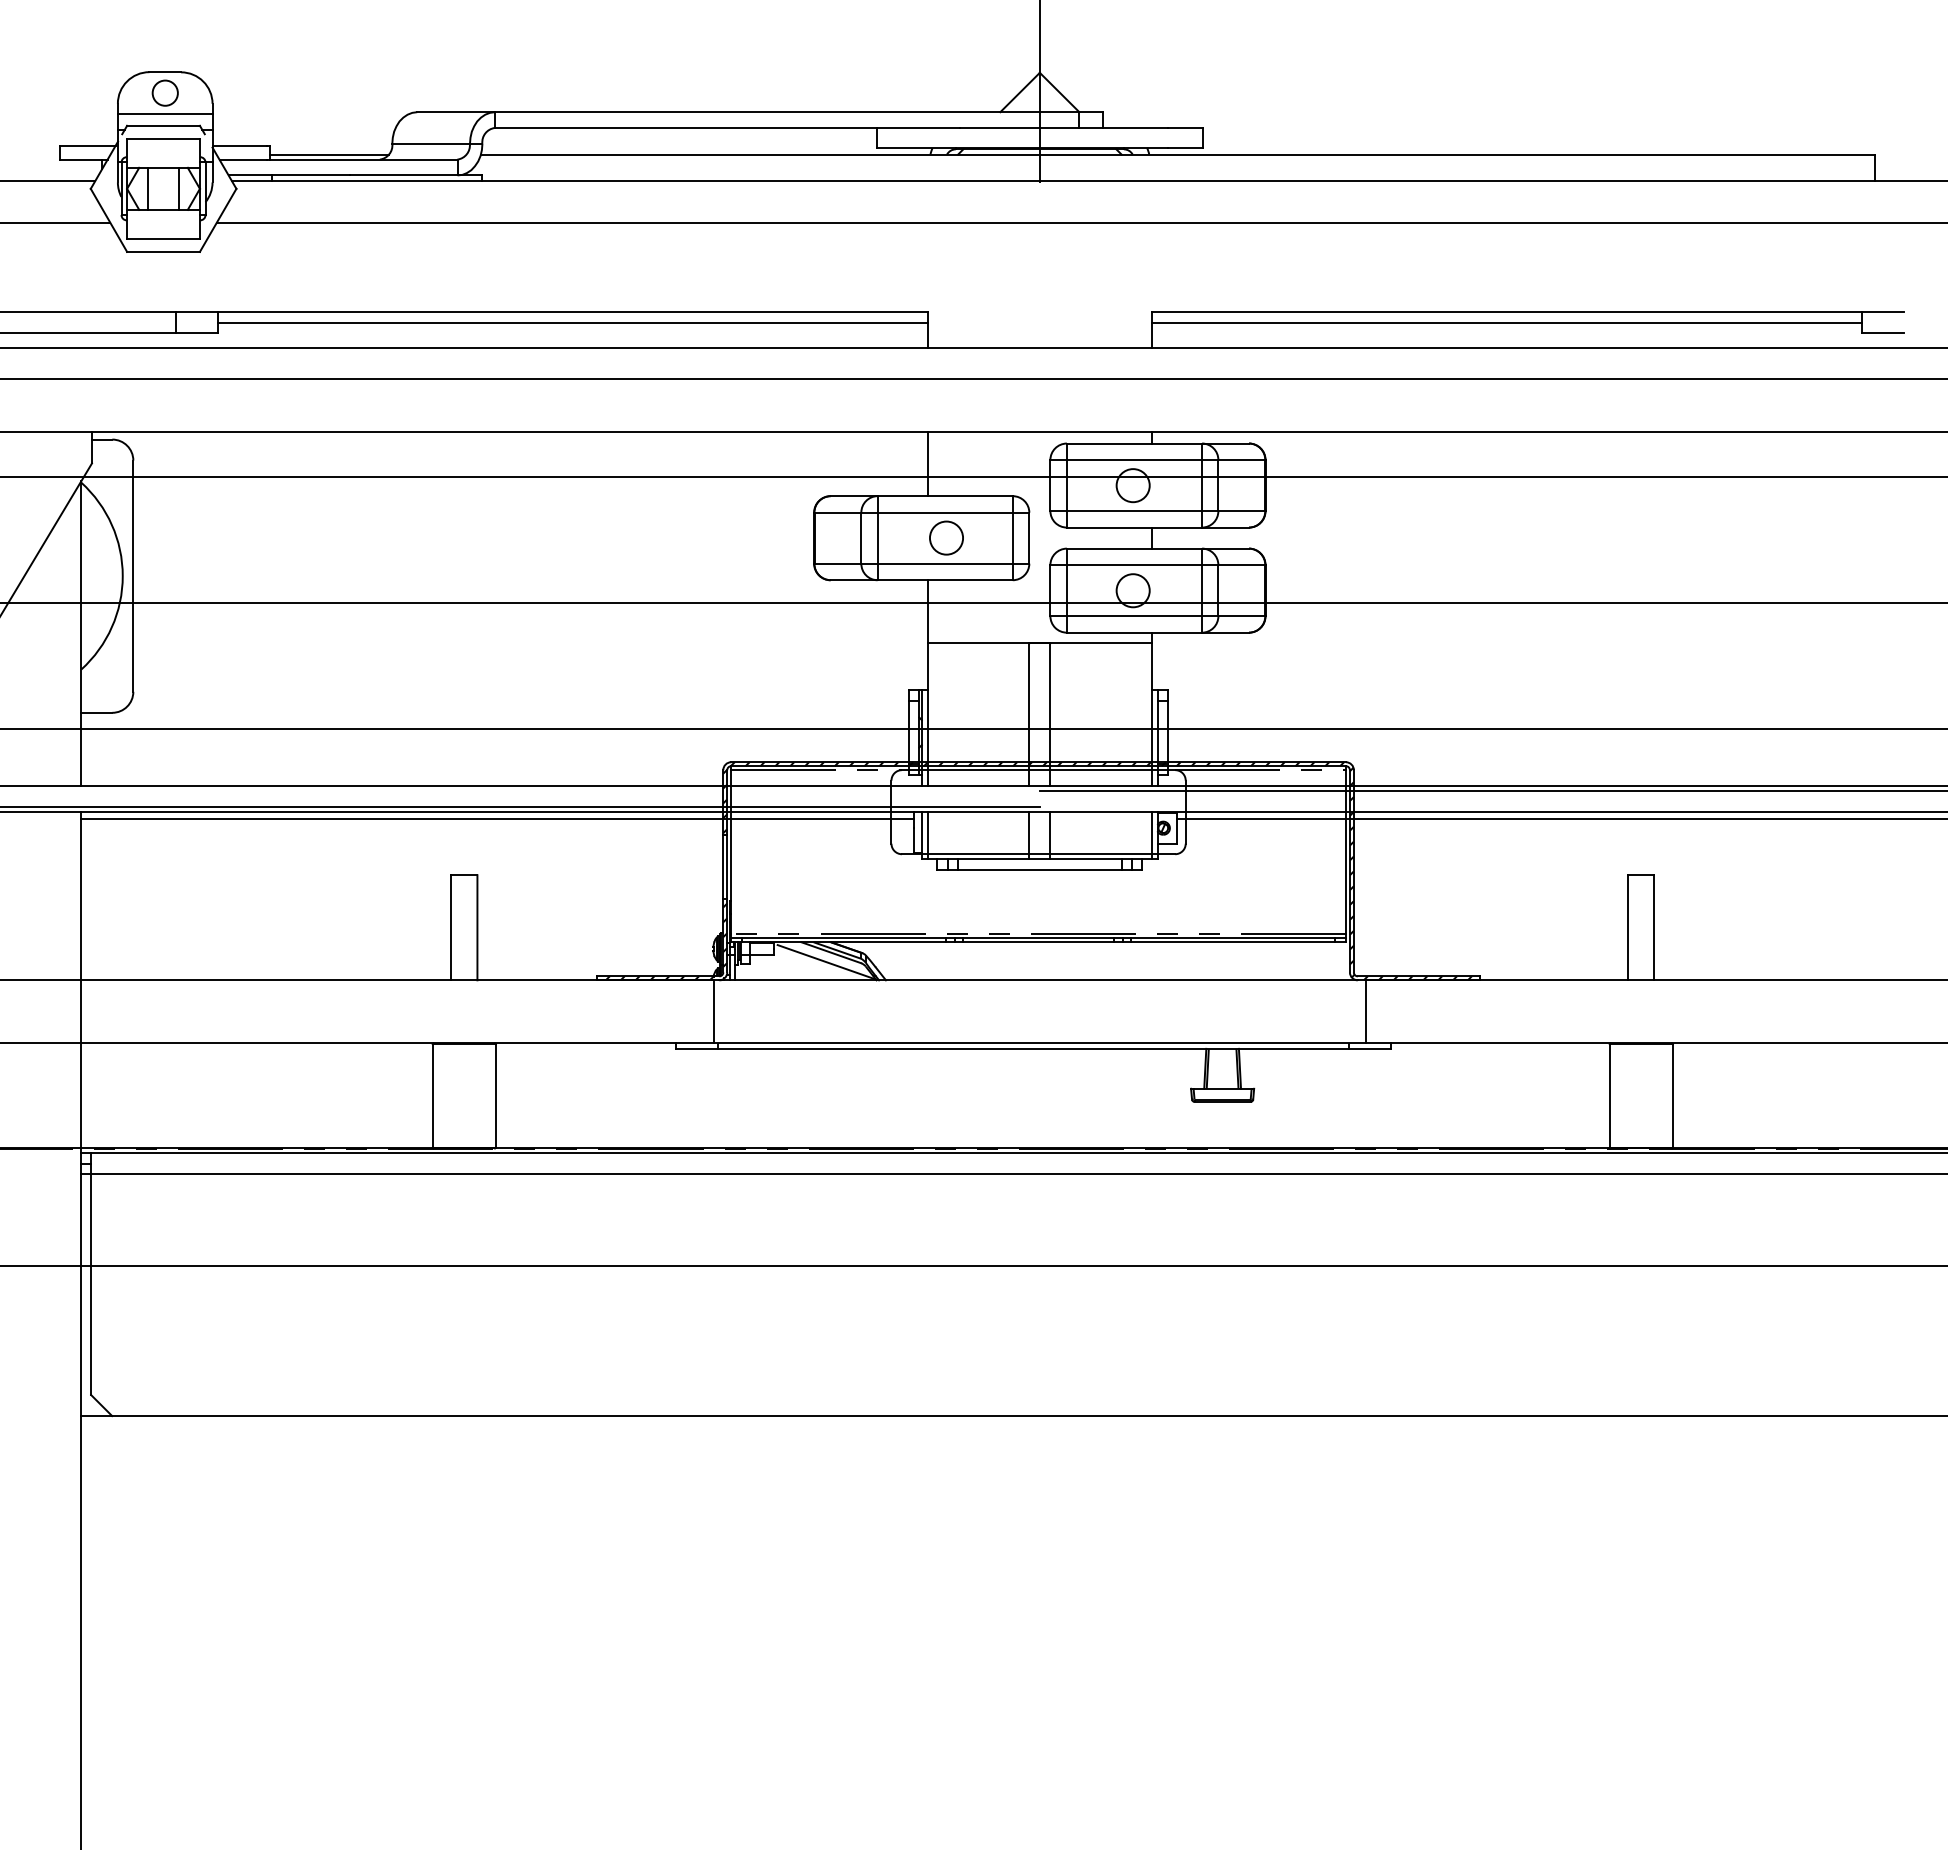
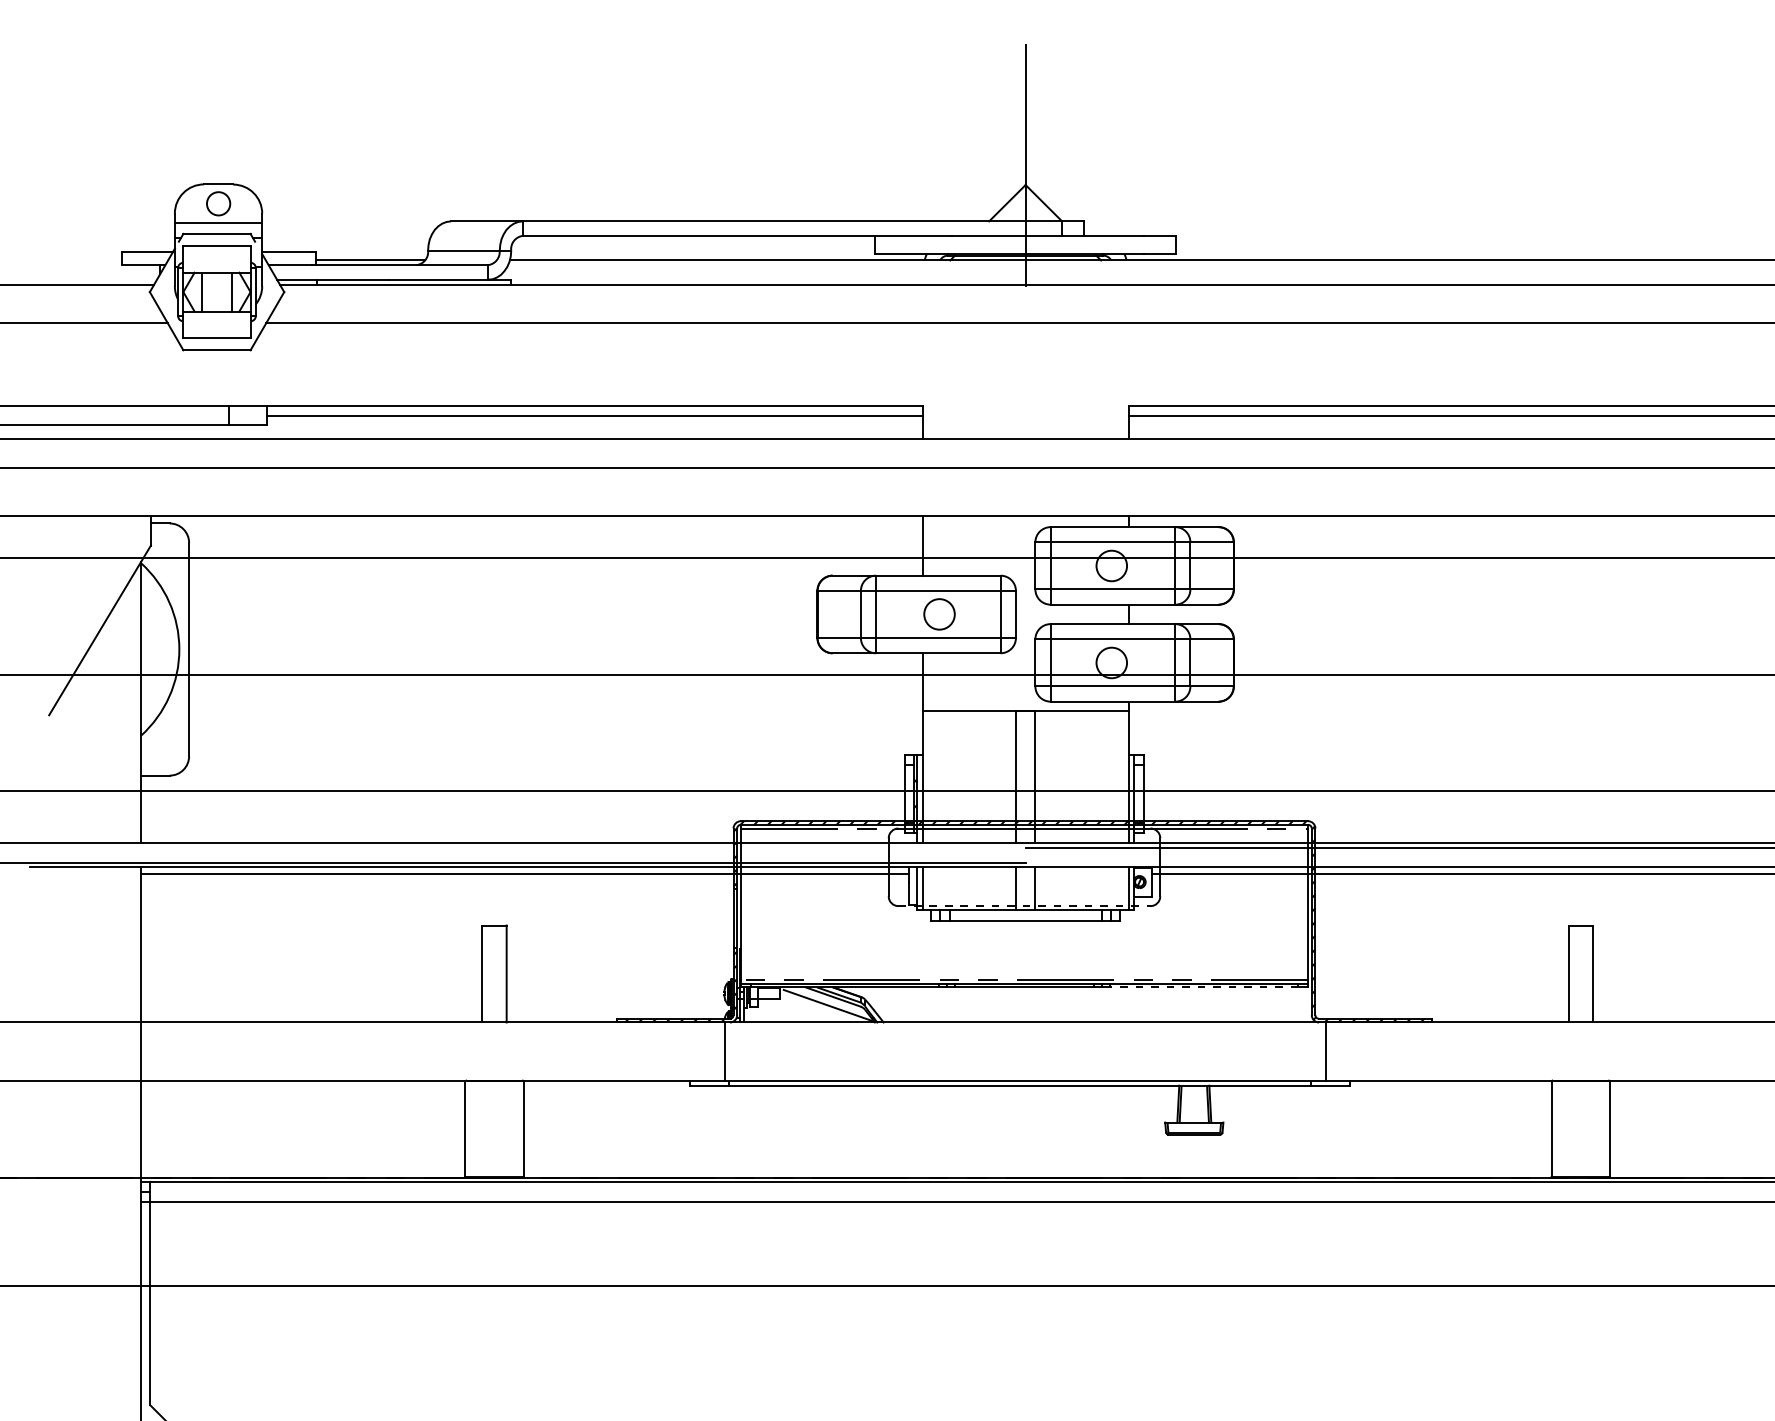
line: (1038, 854) -> (1024, 906), solid -> dashed
line: (1232, 942) -> (1203, 987), solid -> dashed

